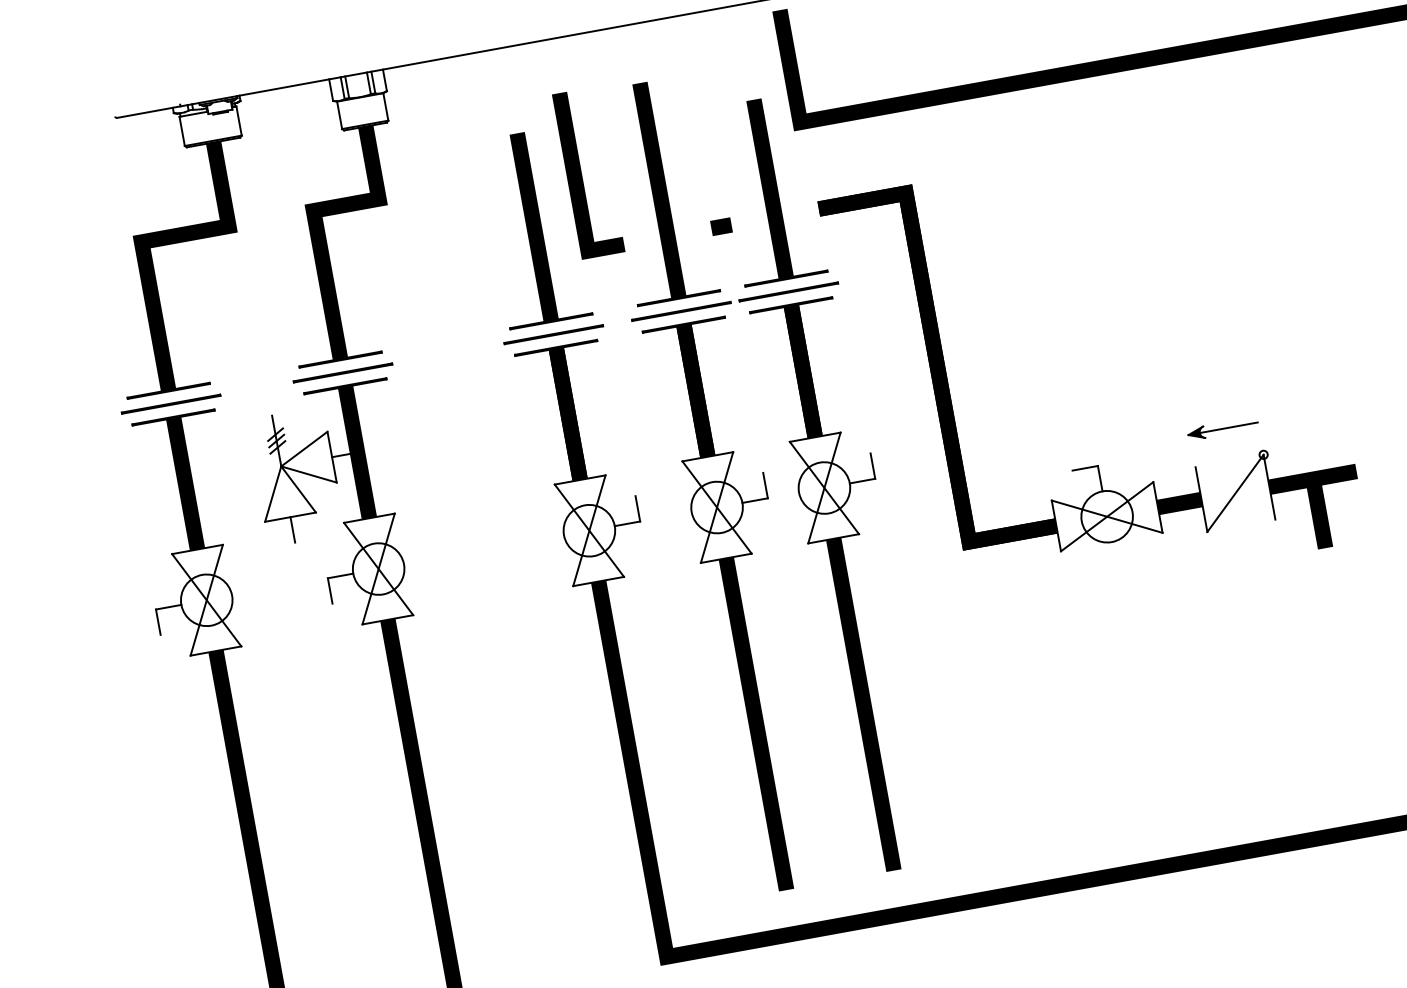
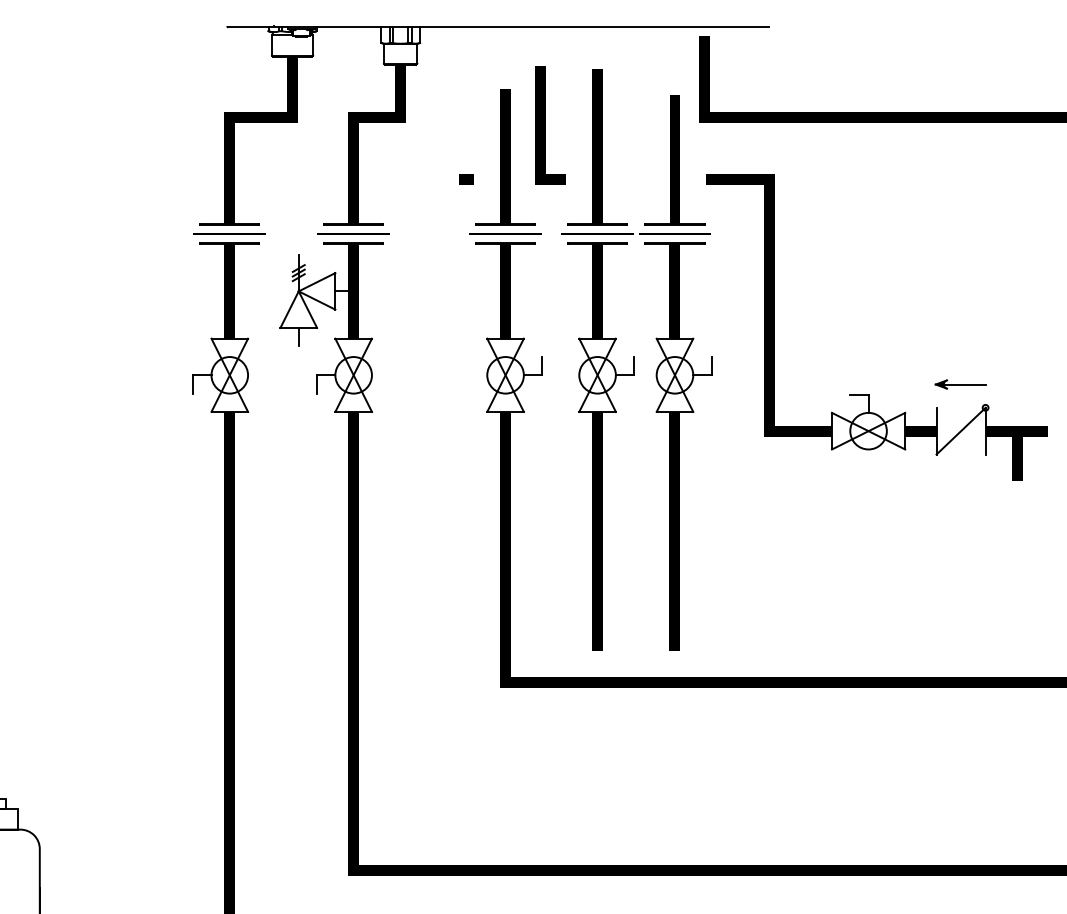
line: (721, 226) -> (466, 179), moved

